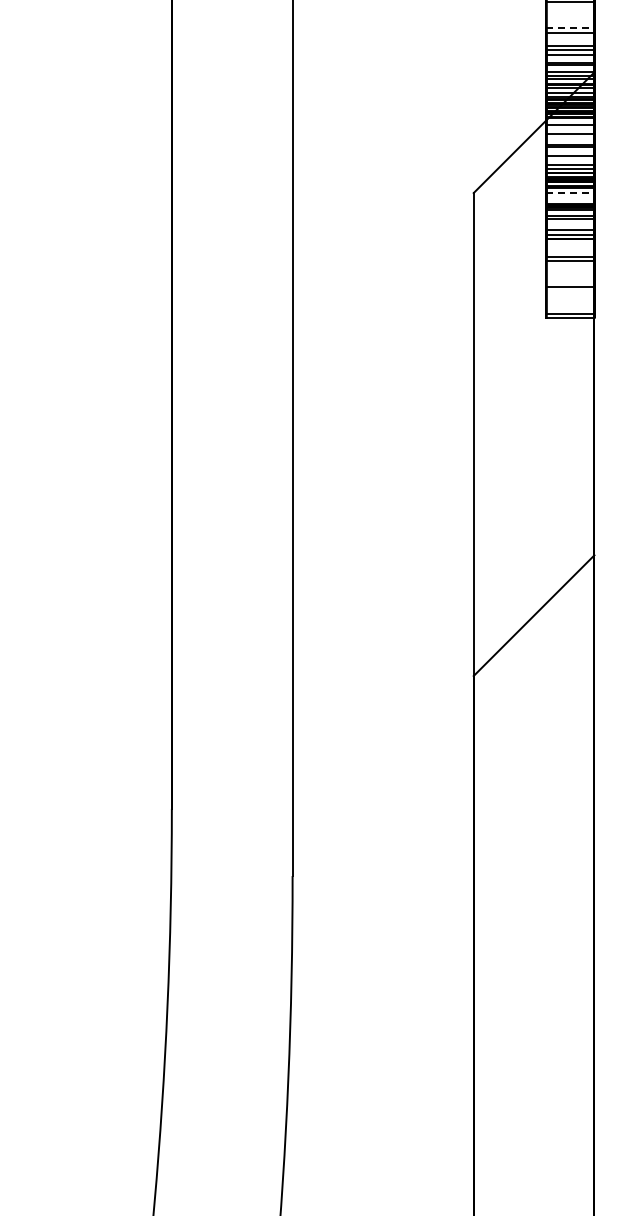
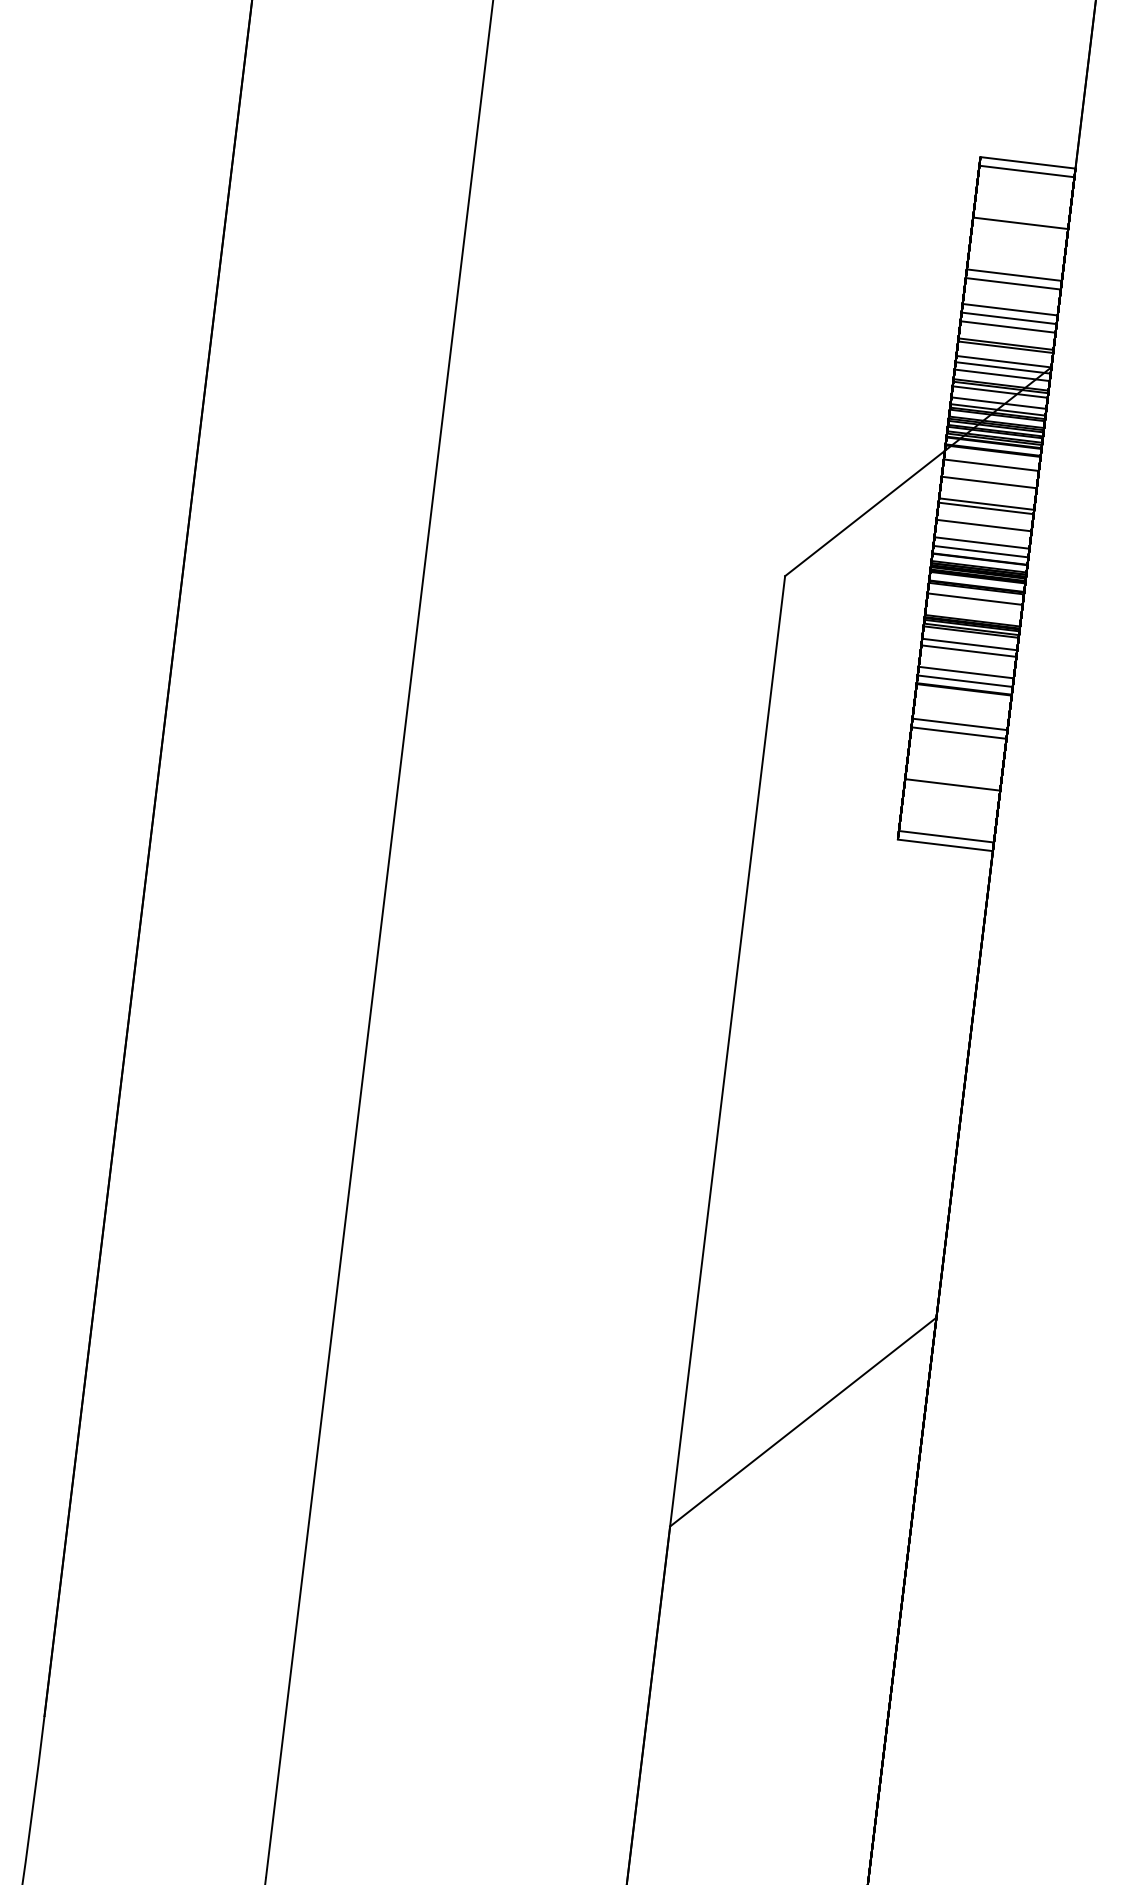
line: (570, 28) -> (1014, 275), dashed -> solid
line: (570, 193) -> (975, 600), dashed -> solid

